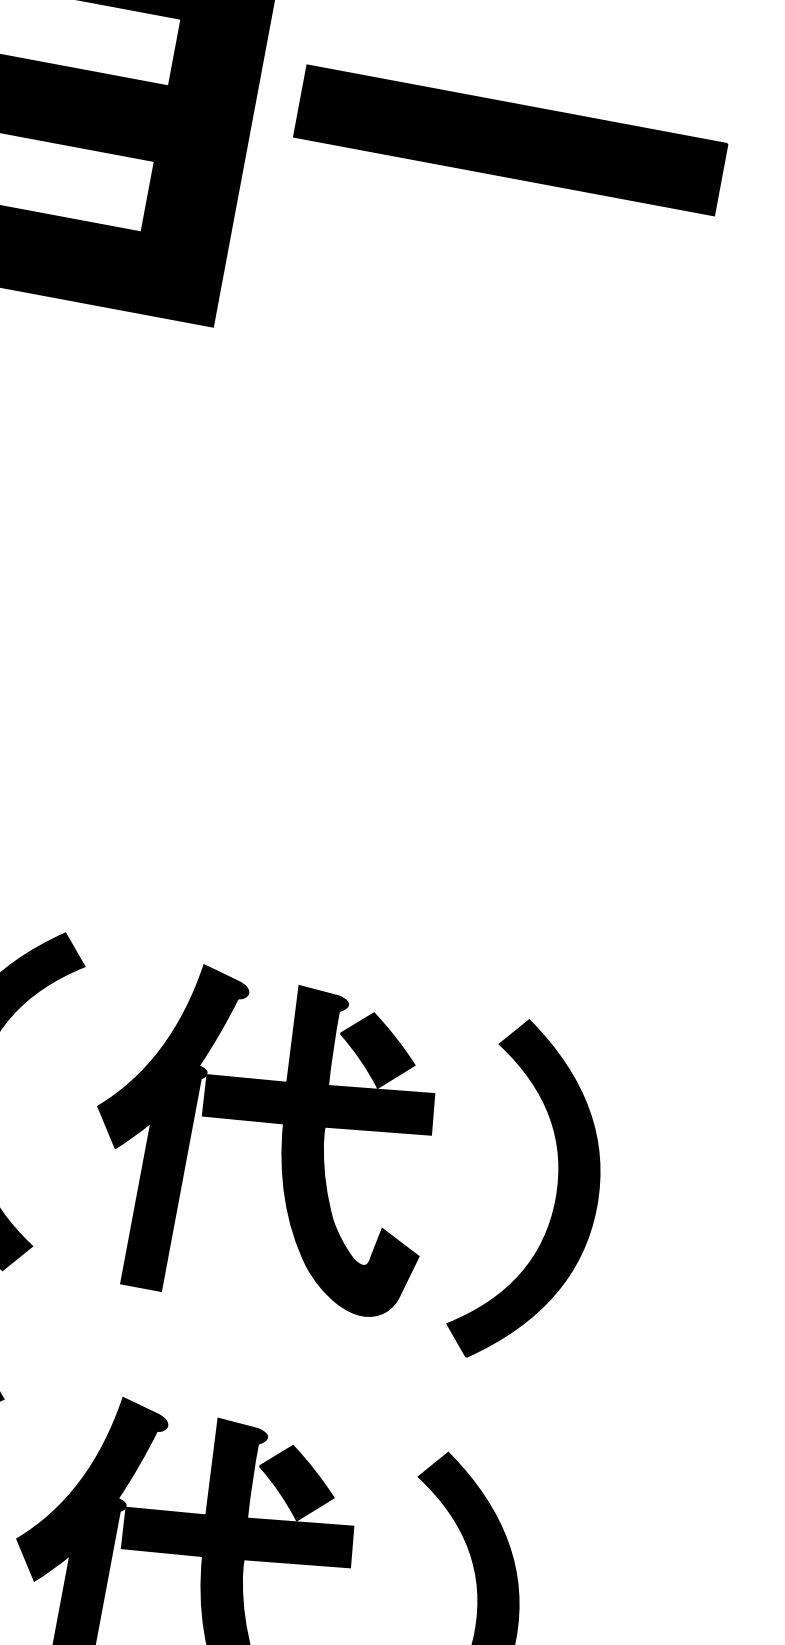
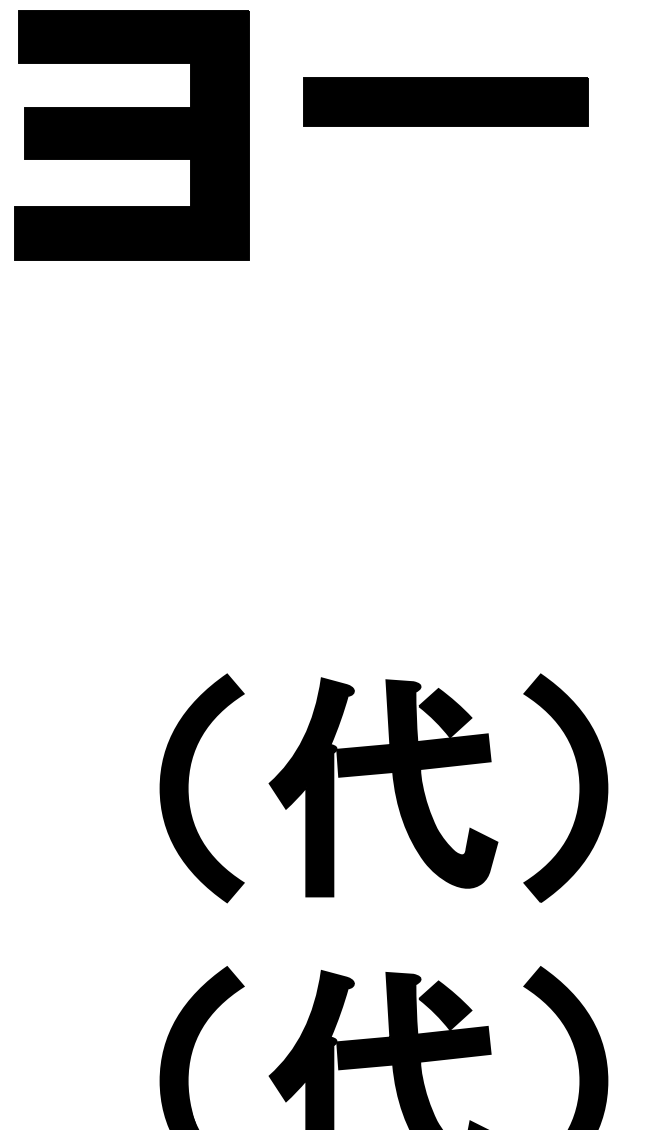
part: (509, 139) -> (445, 101), moved

